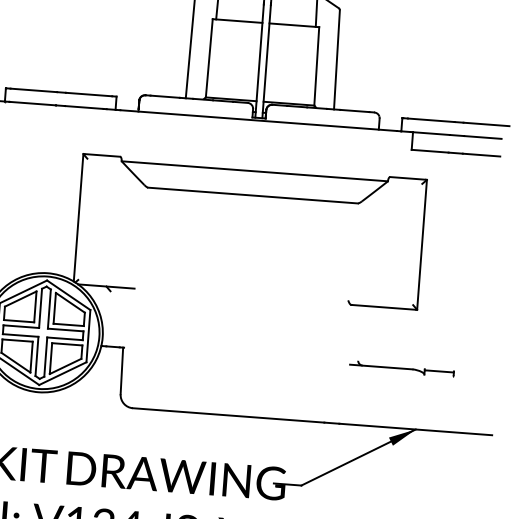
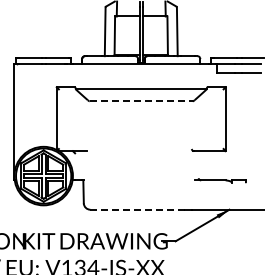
line: (253, 196) -> (141, 101), solid -> dashed
line: (226, 414) -> (136, 209), solid -> dashed

